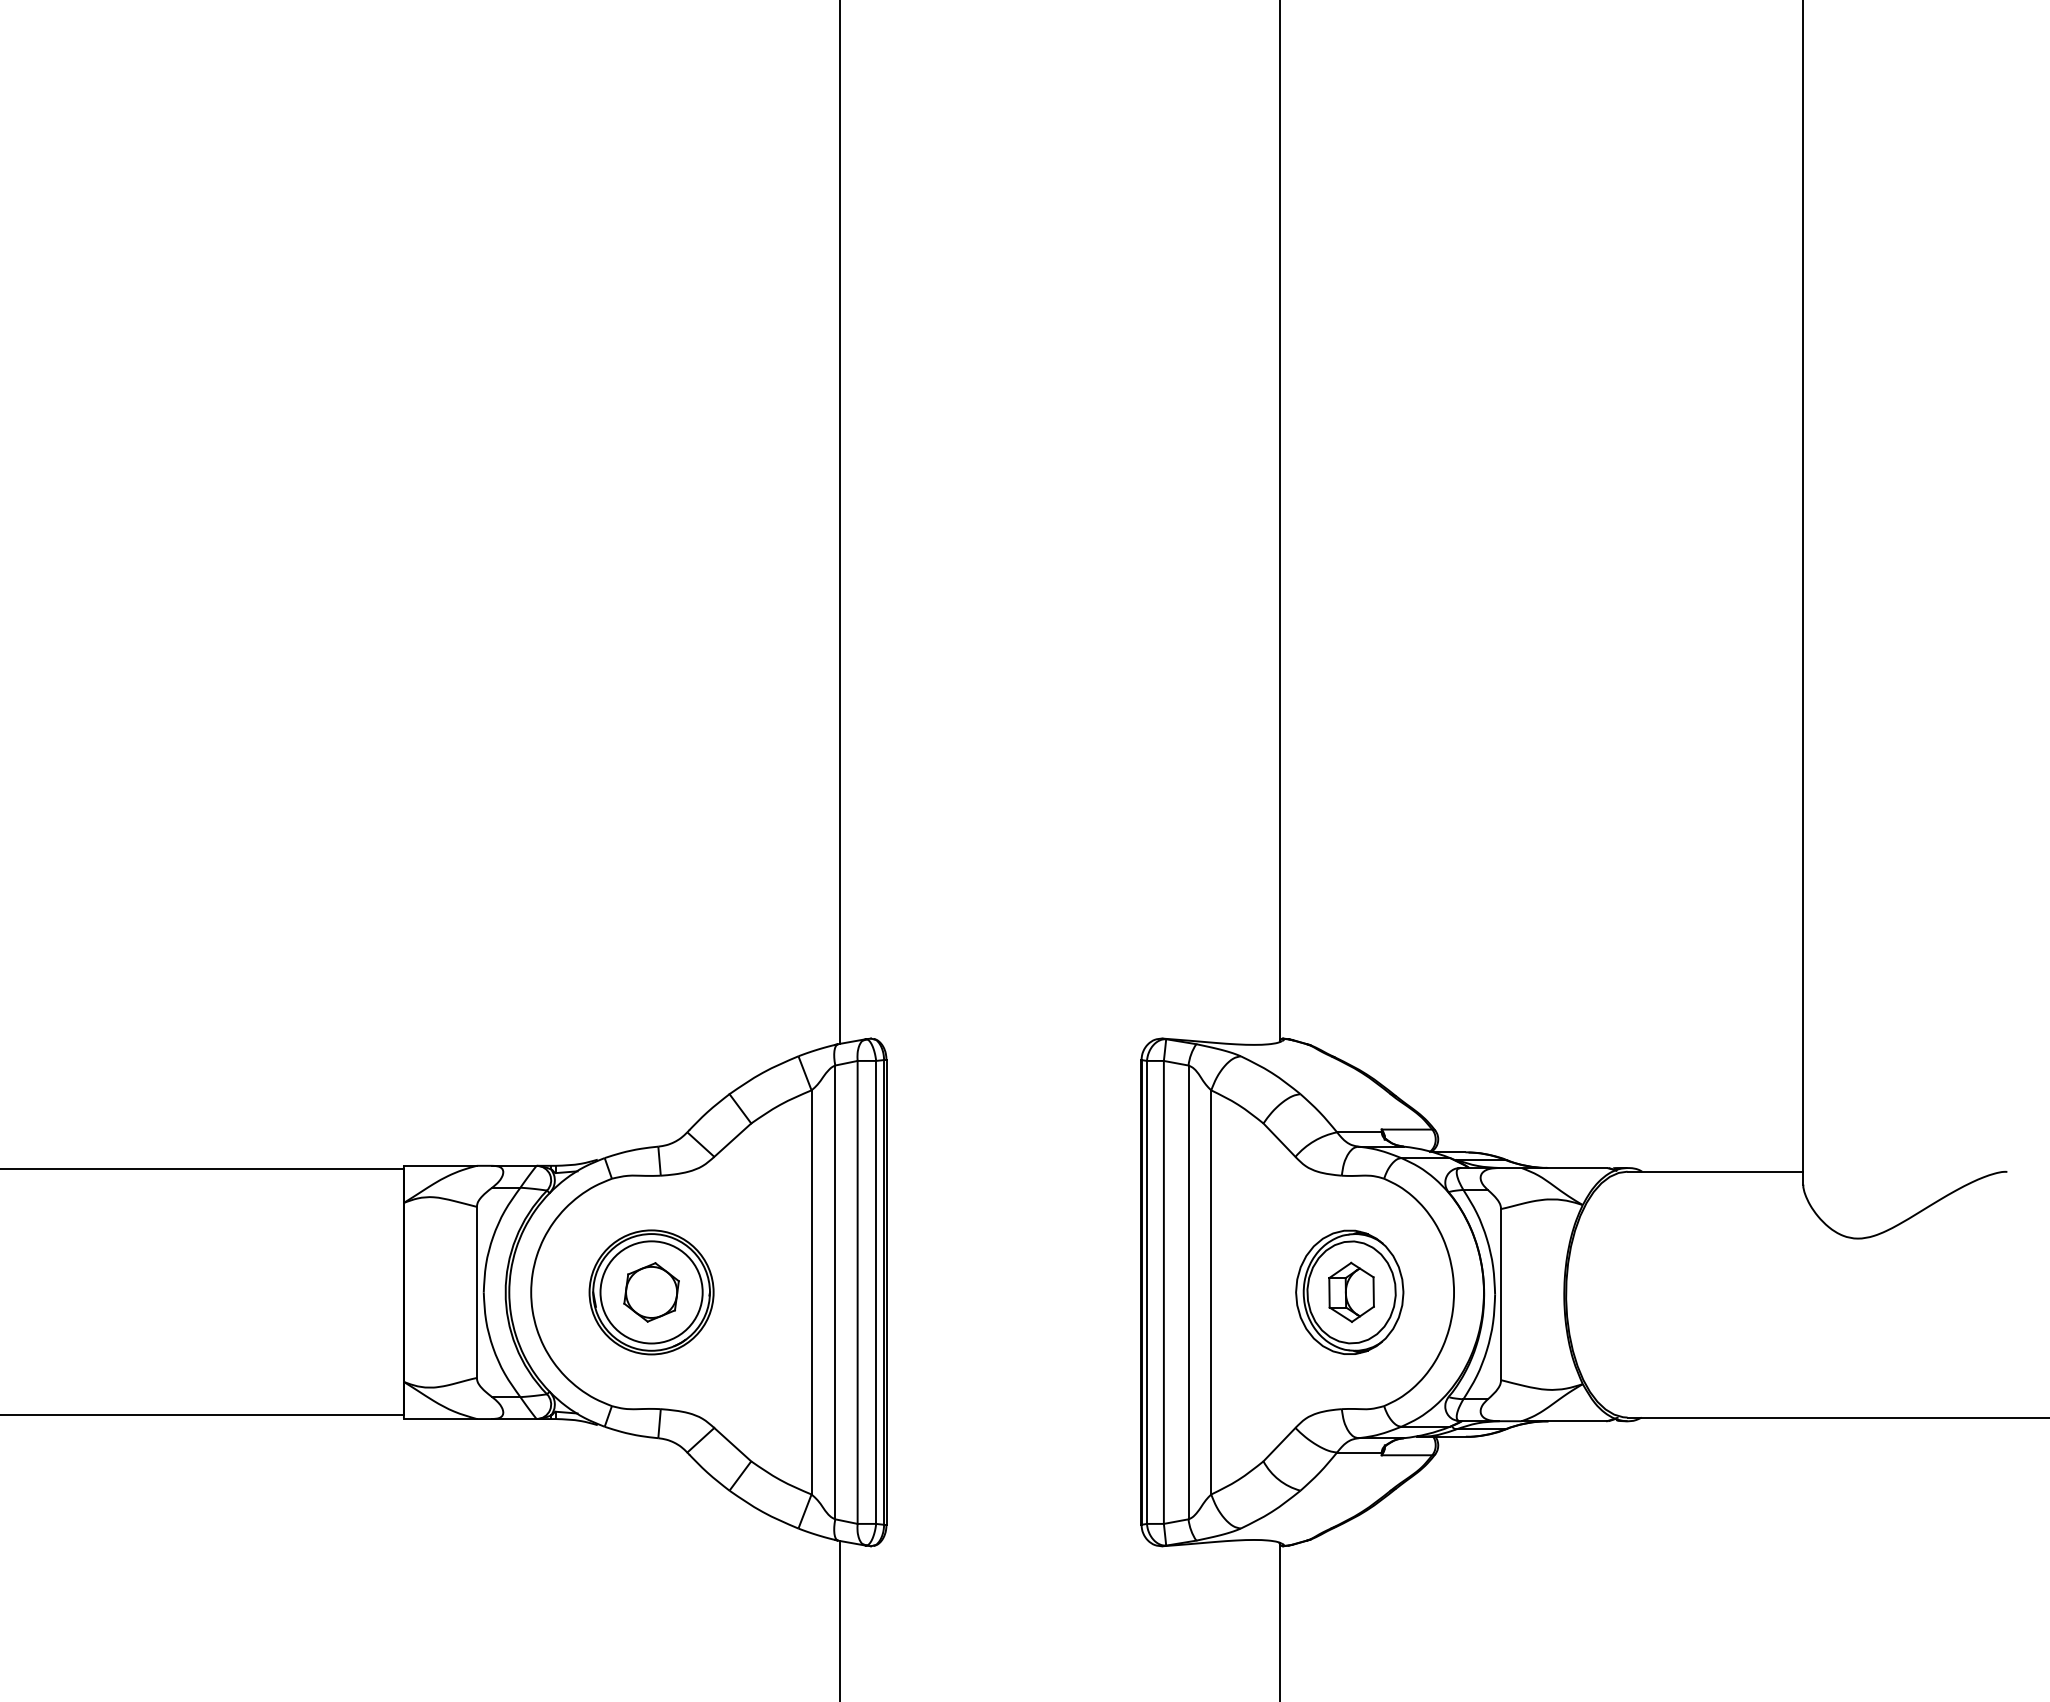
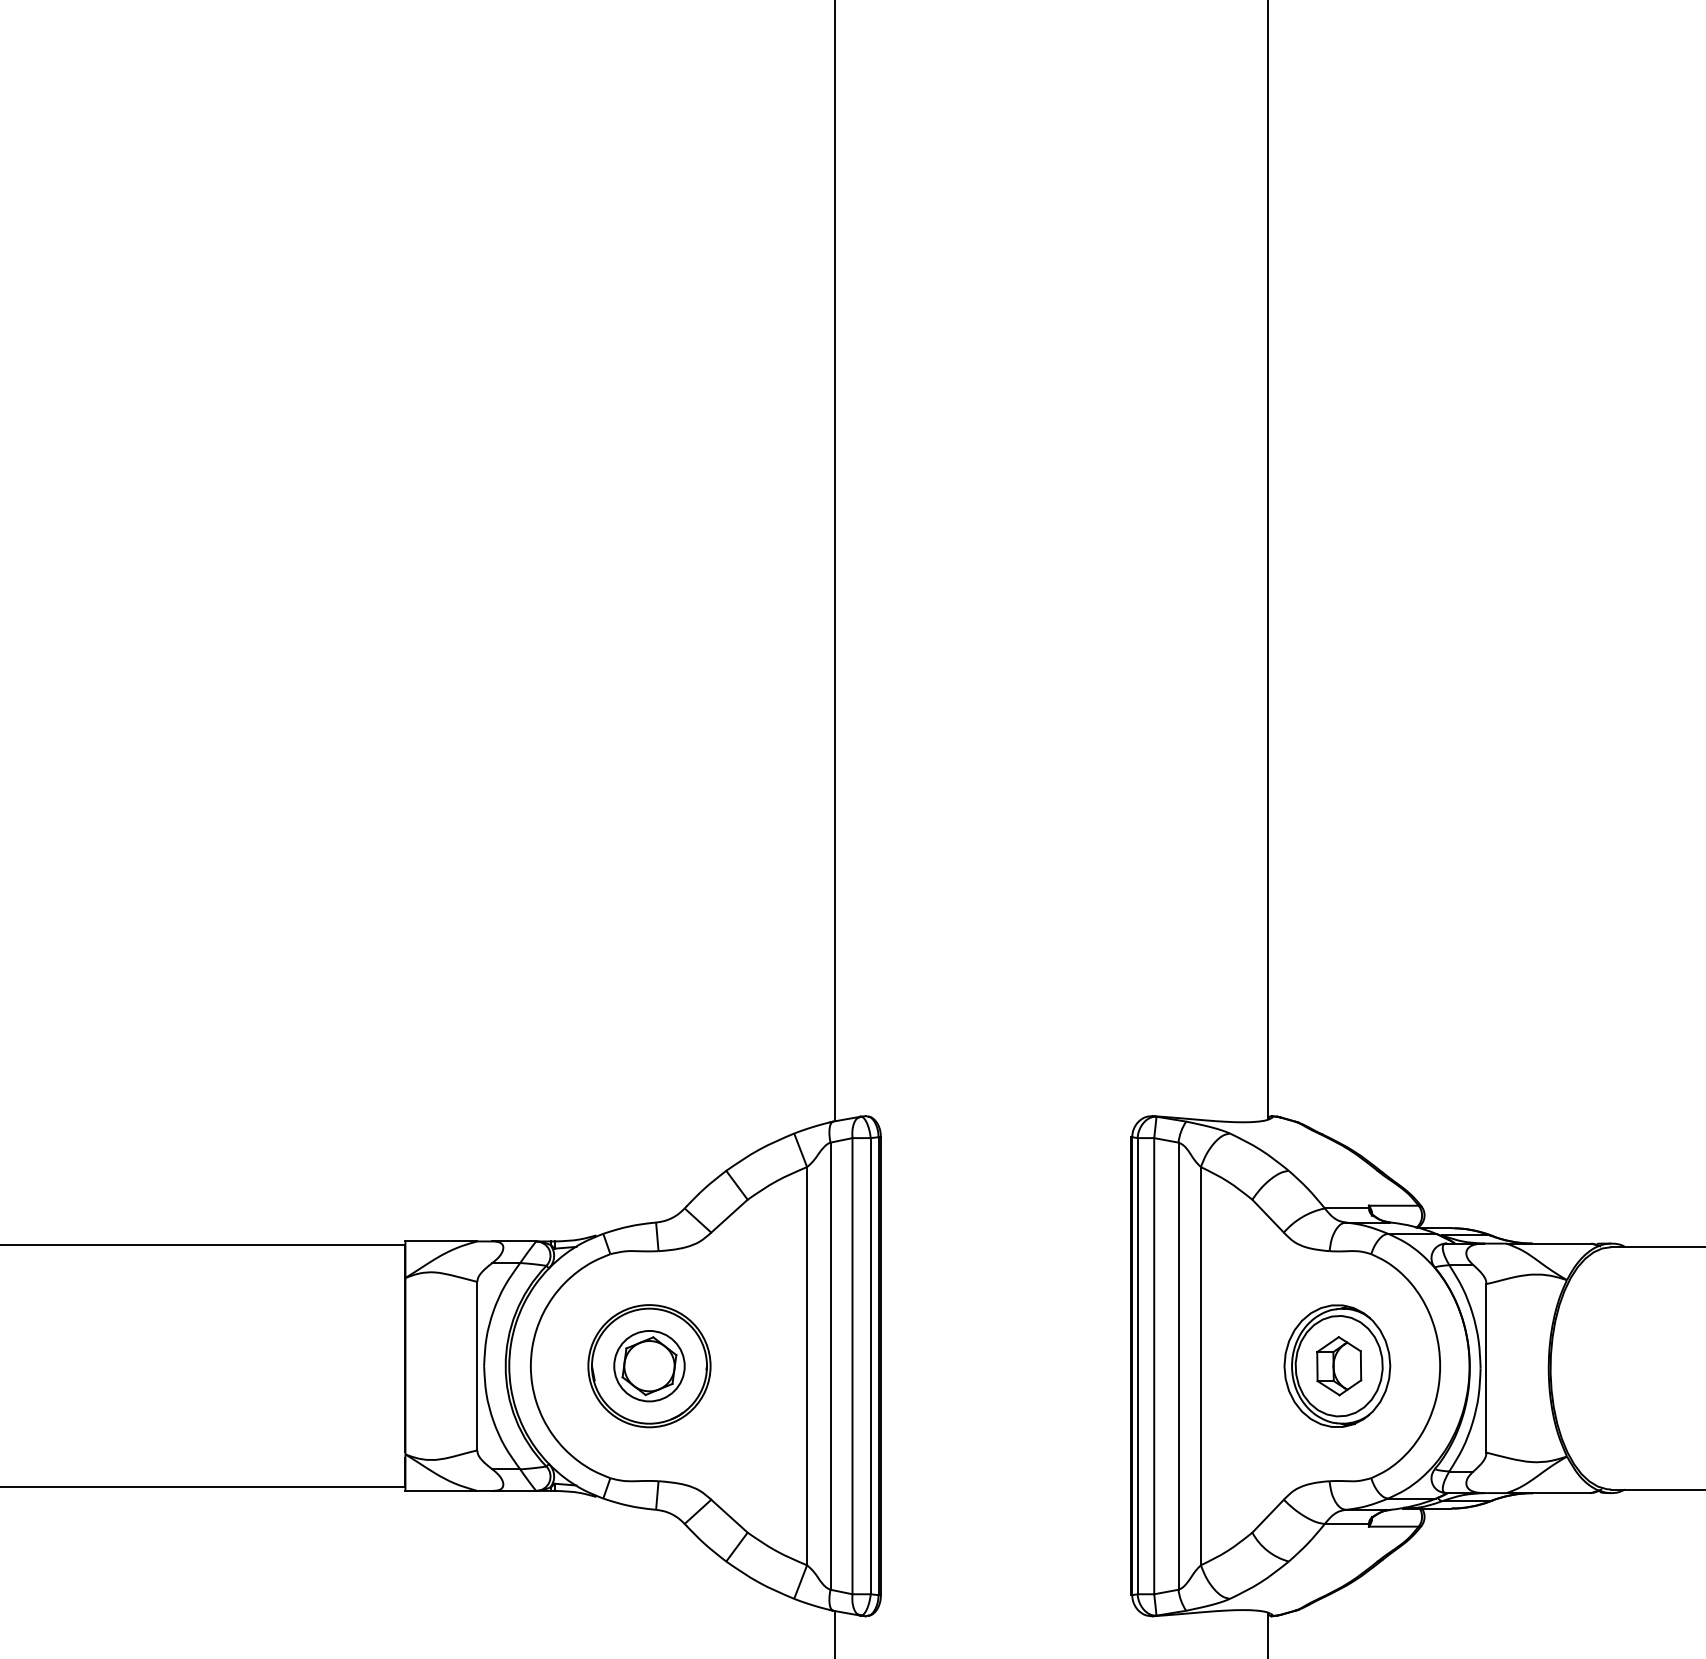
circle: (651, 1292) -> (649, 1366), size x0.7

